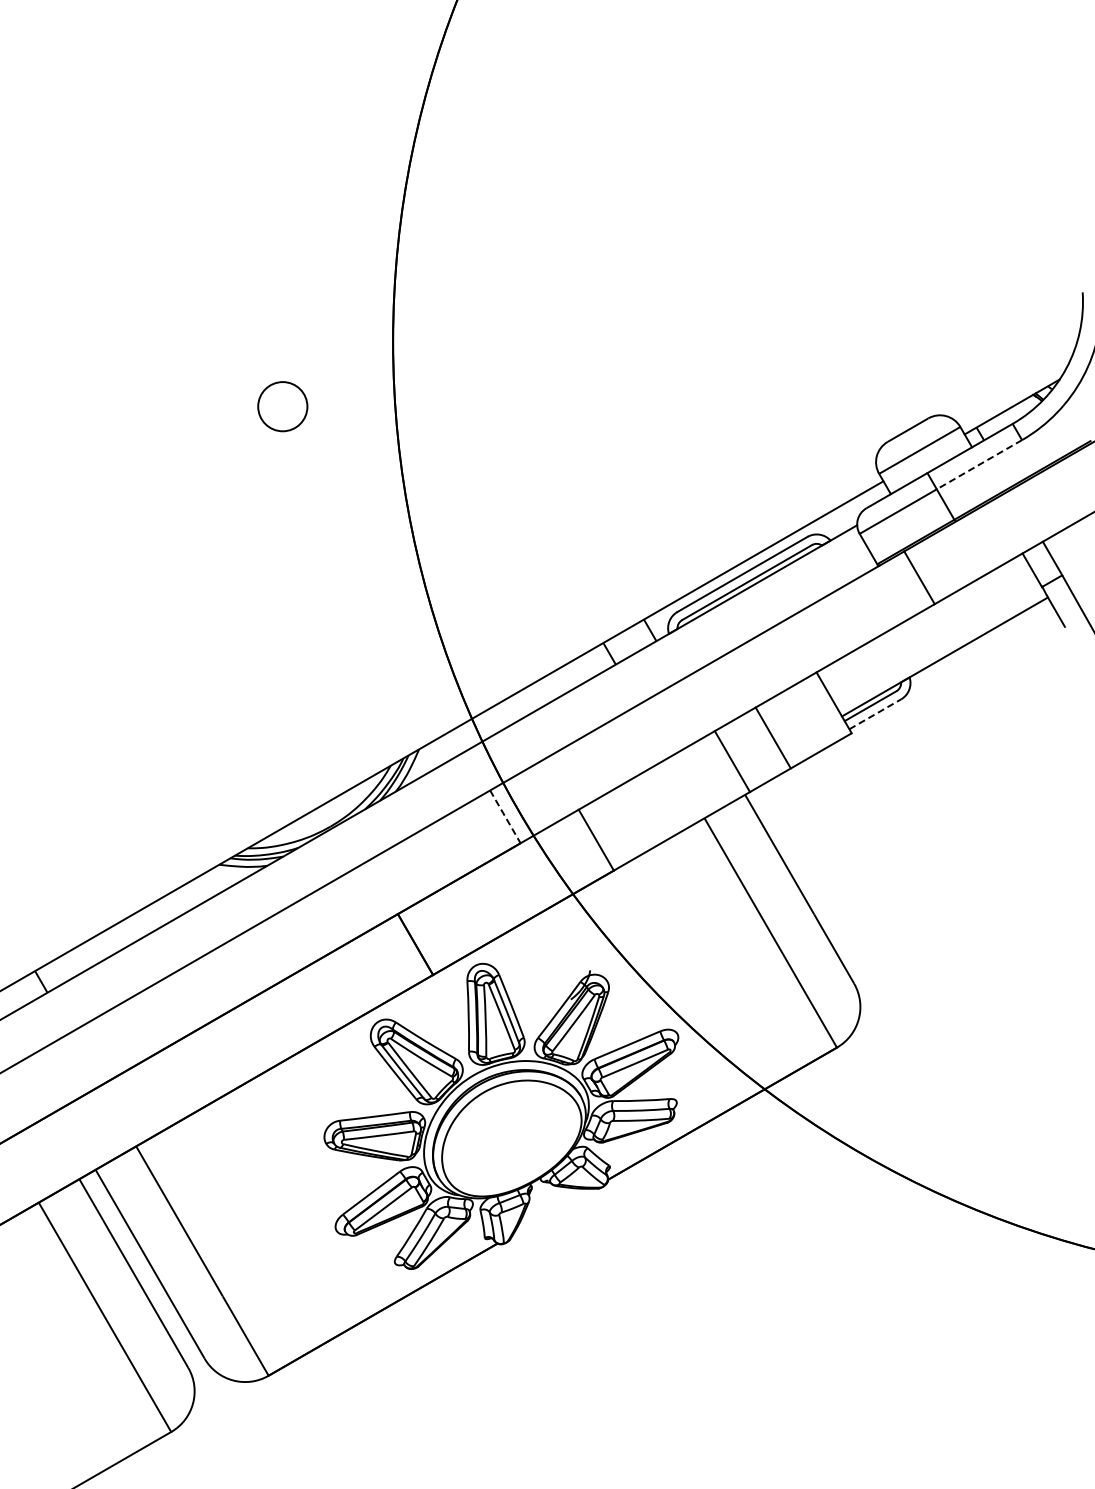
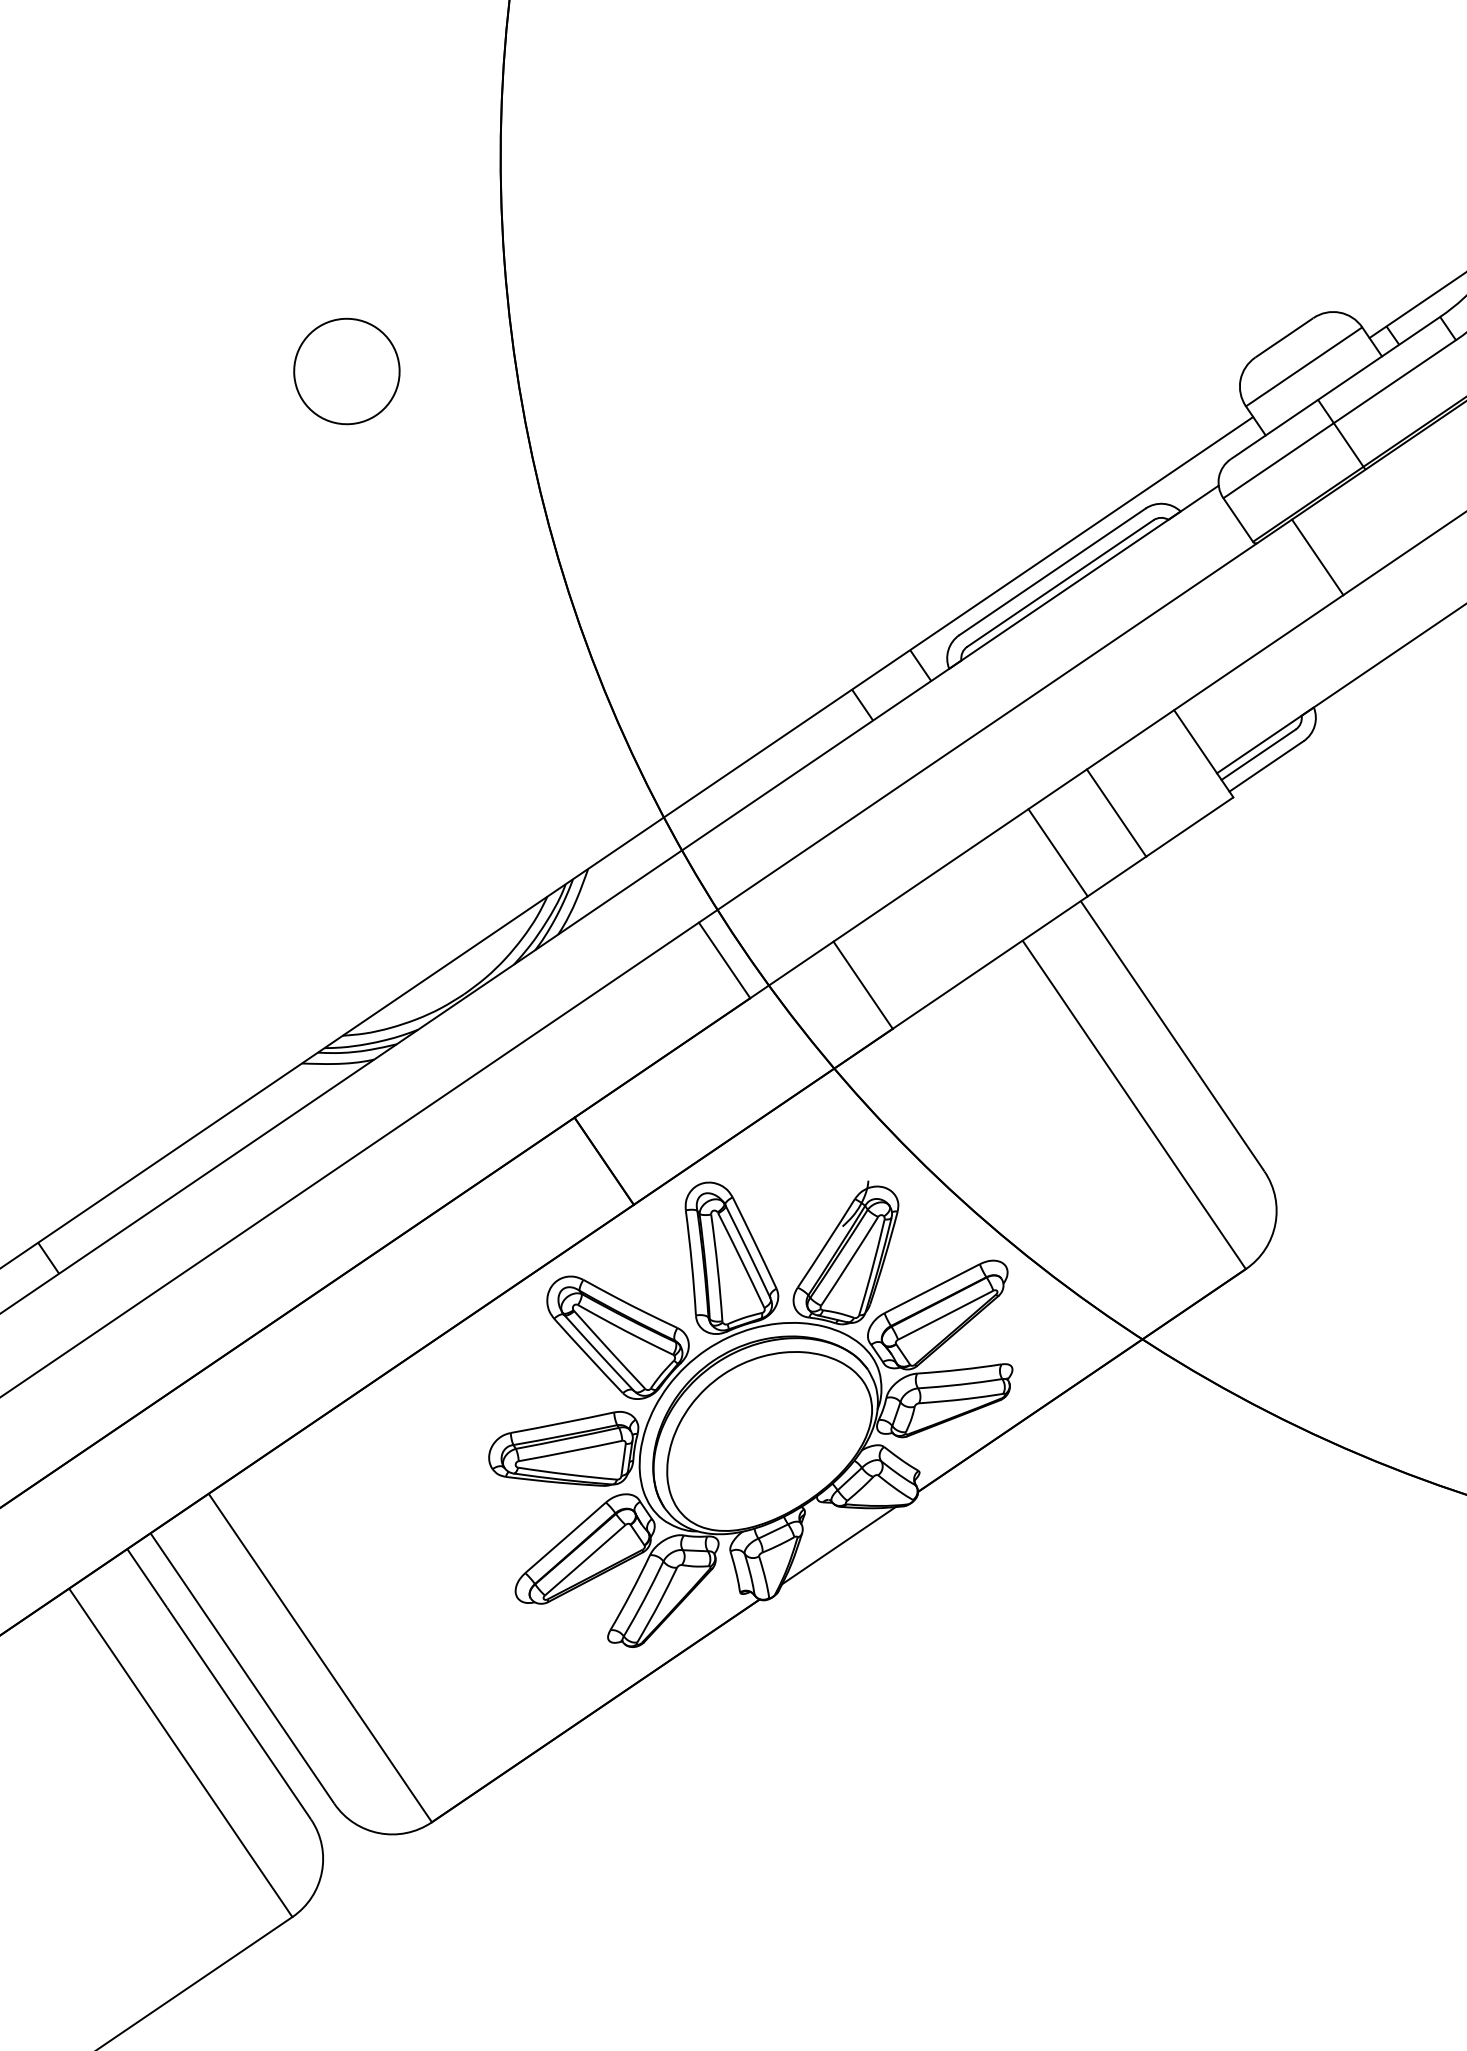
circle: (282, 406) -> (346, 371), size x1.43
line: (979, 464) -> (1394, 381), dashed -> solid
line: (875, 714) -> (1266, 766), dashed -> solid
line: (505, 817) -> (724, 961), dashed -> solid
line: (552, 1211) -> (838, 1545), added

